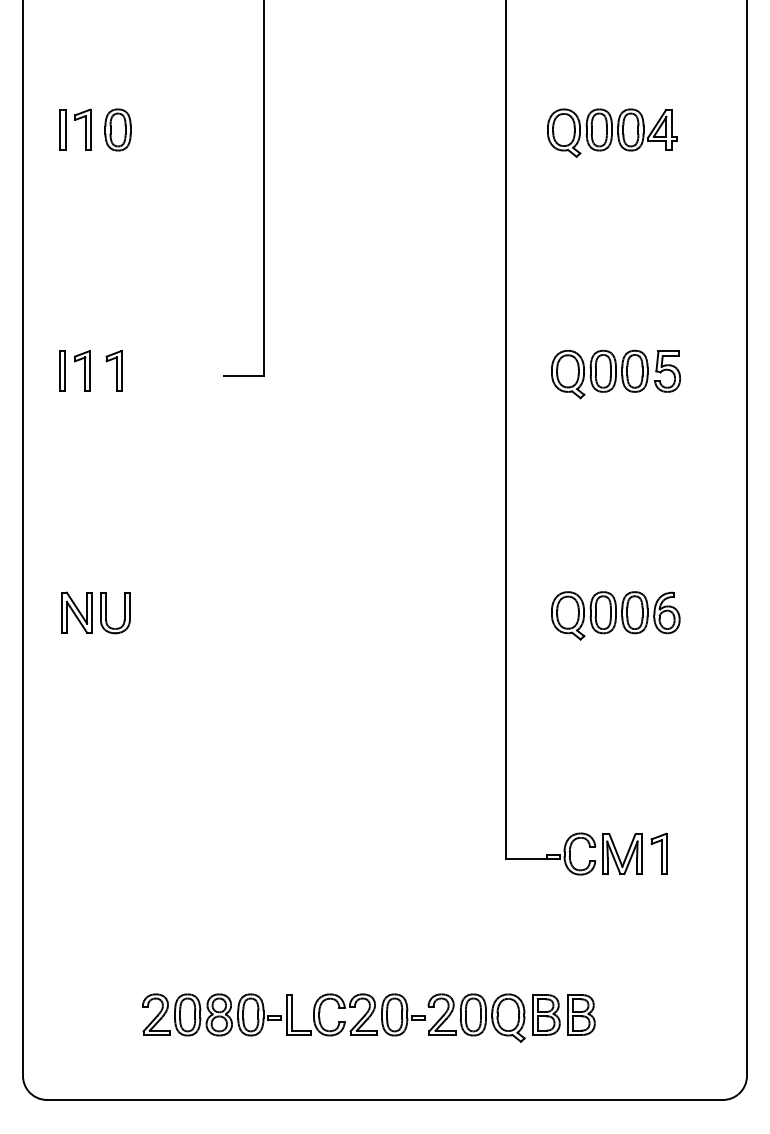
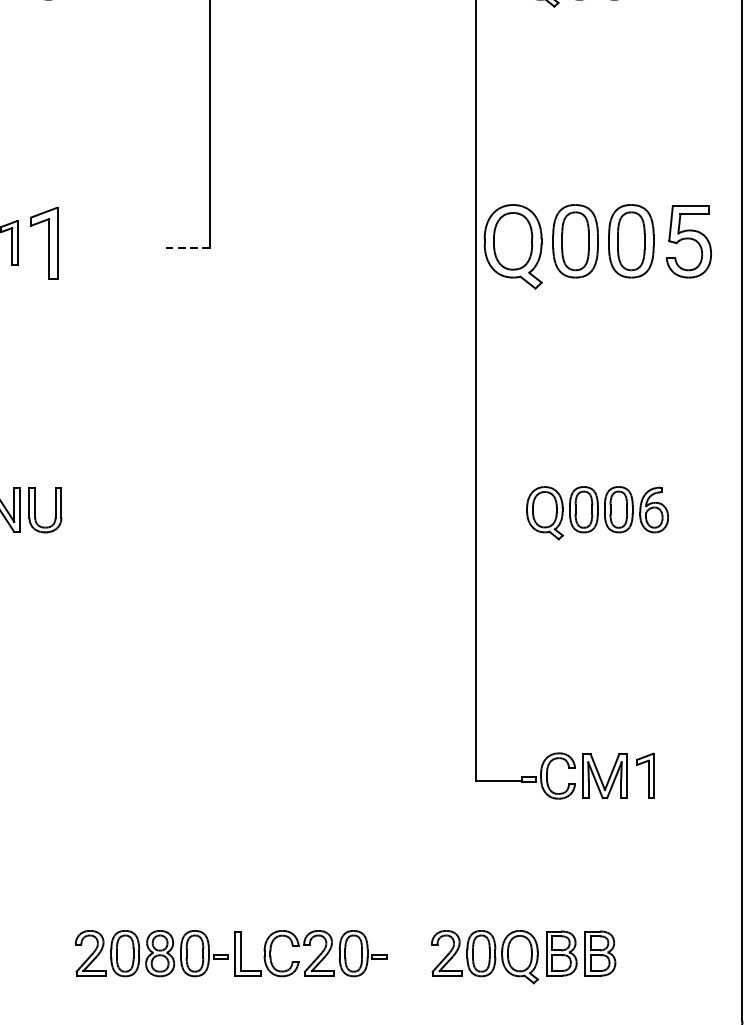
part: (113, 370) -> (43, 242), size x1.6
part: (615, 374) -> (597, 246), size x1.6
line: (243, 375) -> (186, 247), solid -> dashed
part: (511, 1017) -> (523, 956), moved

